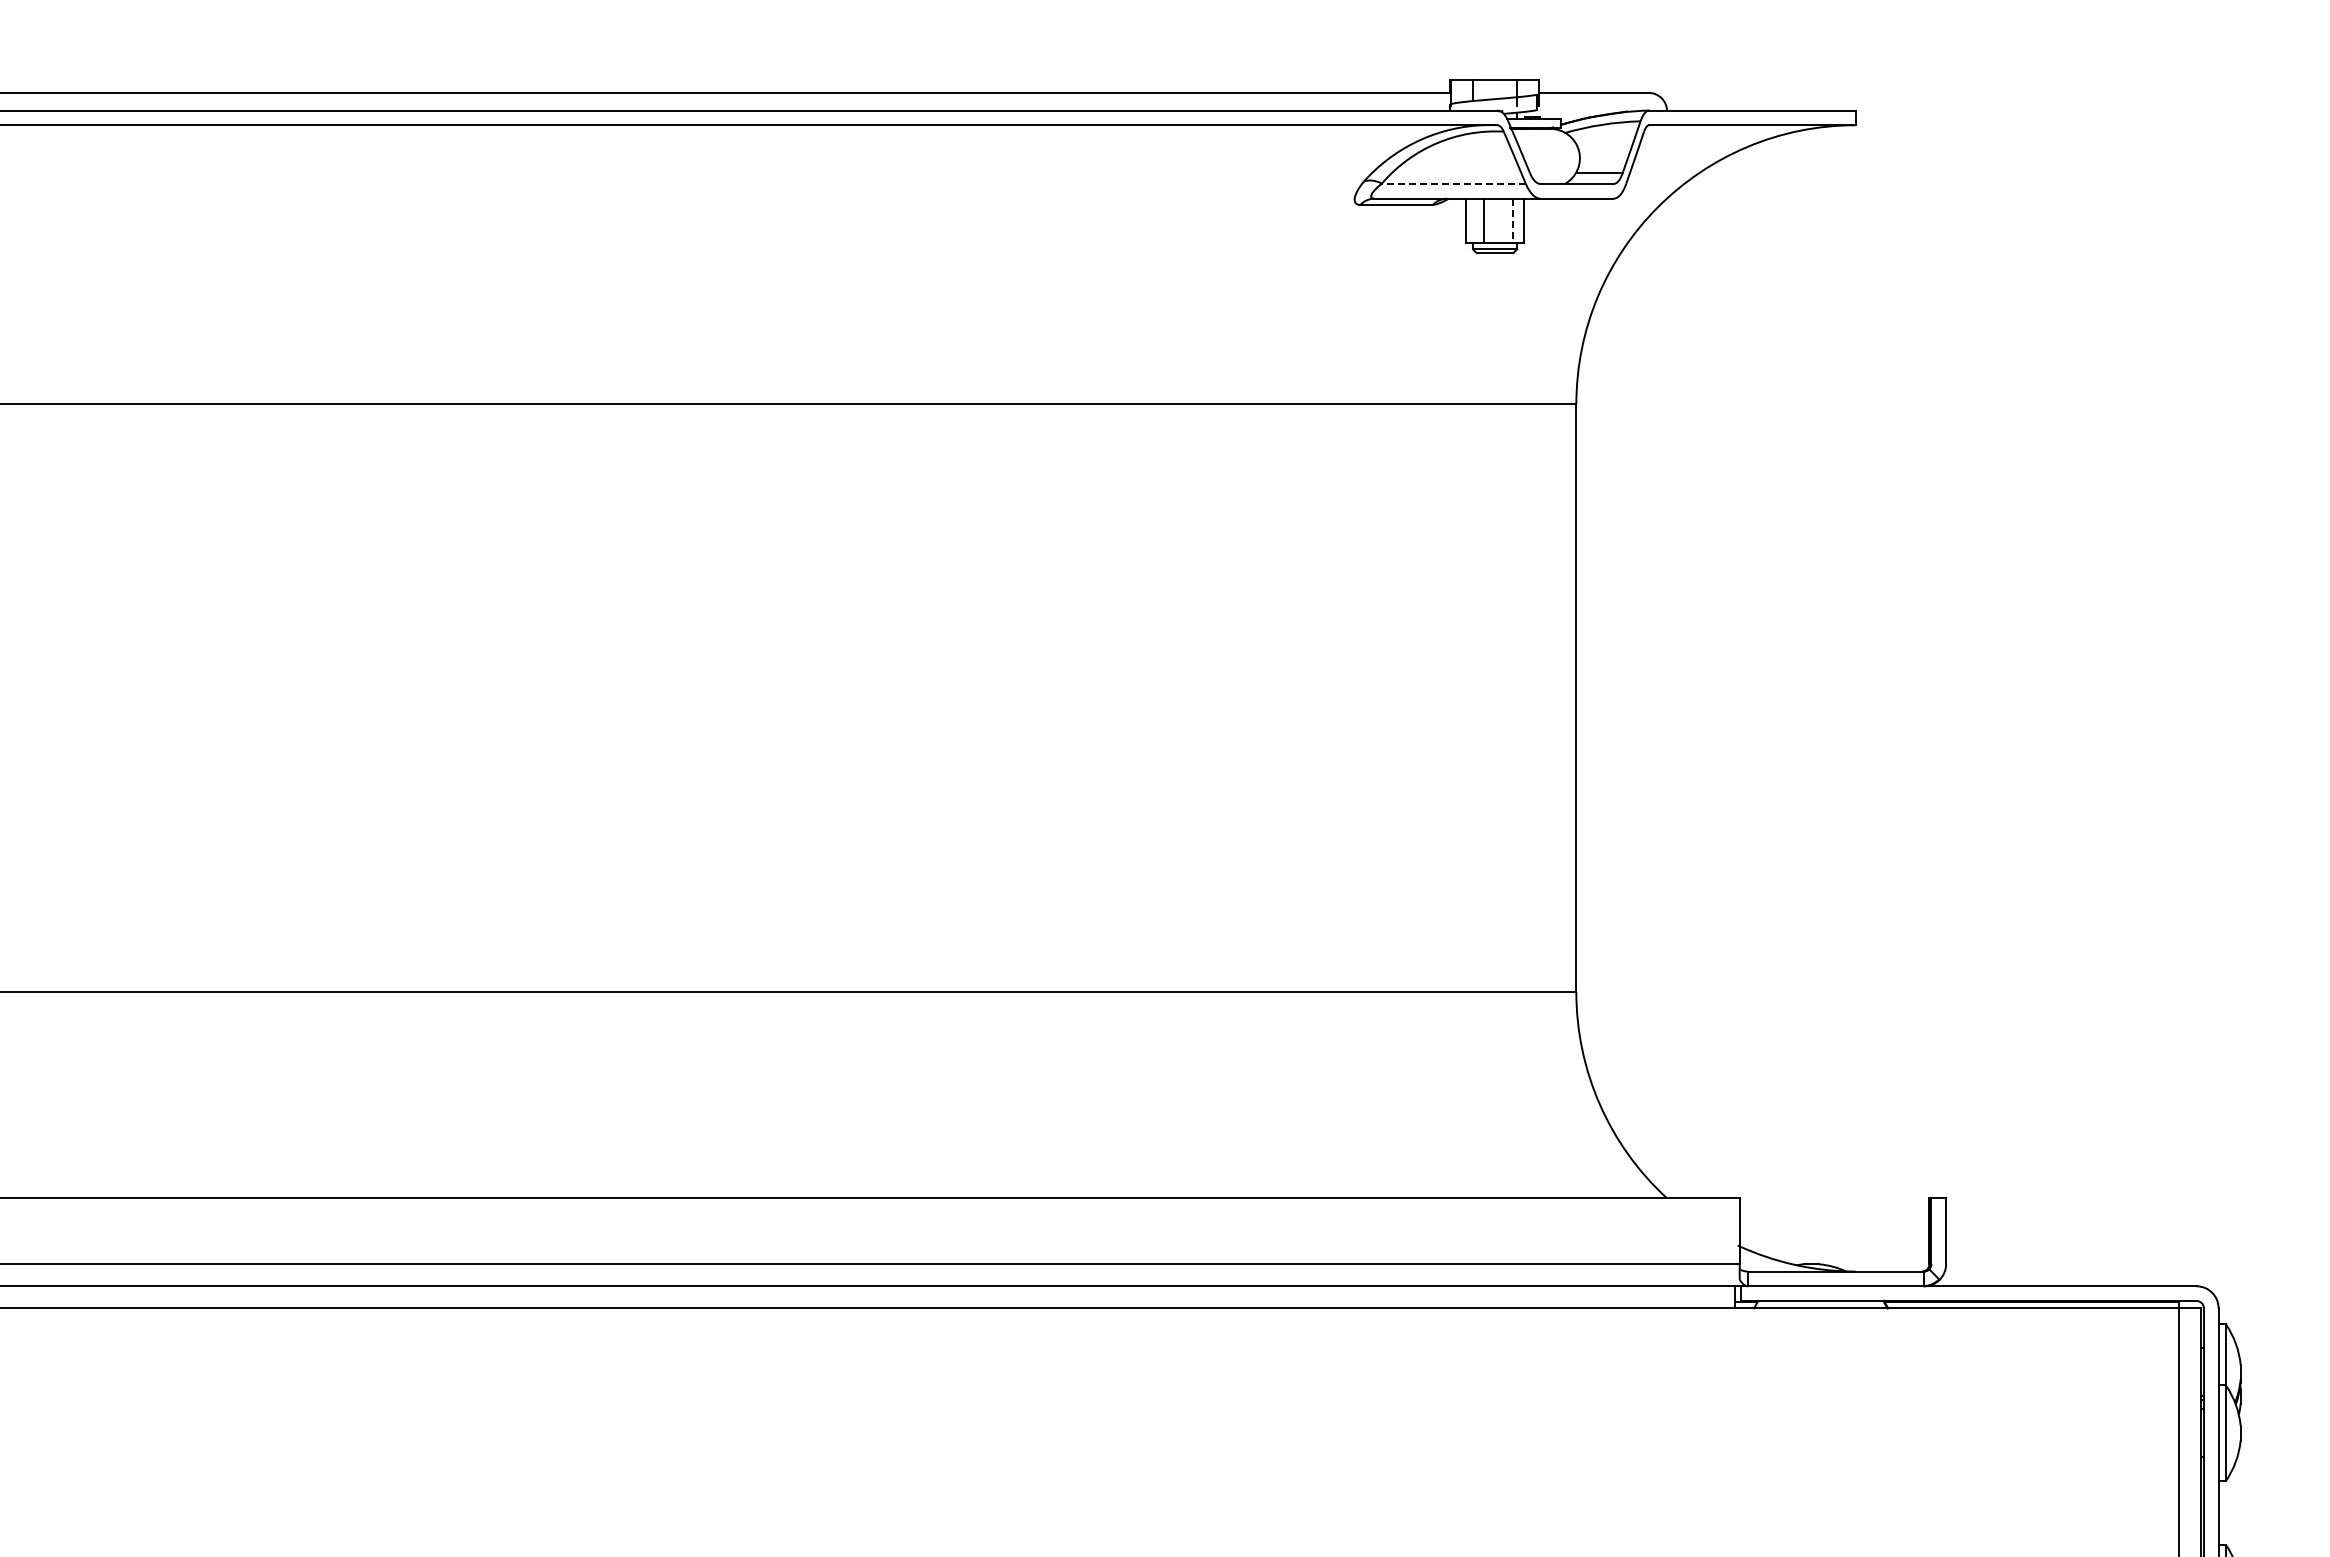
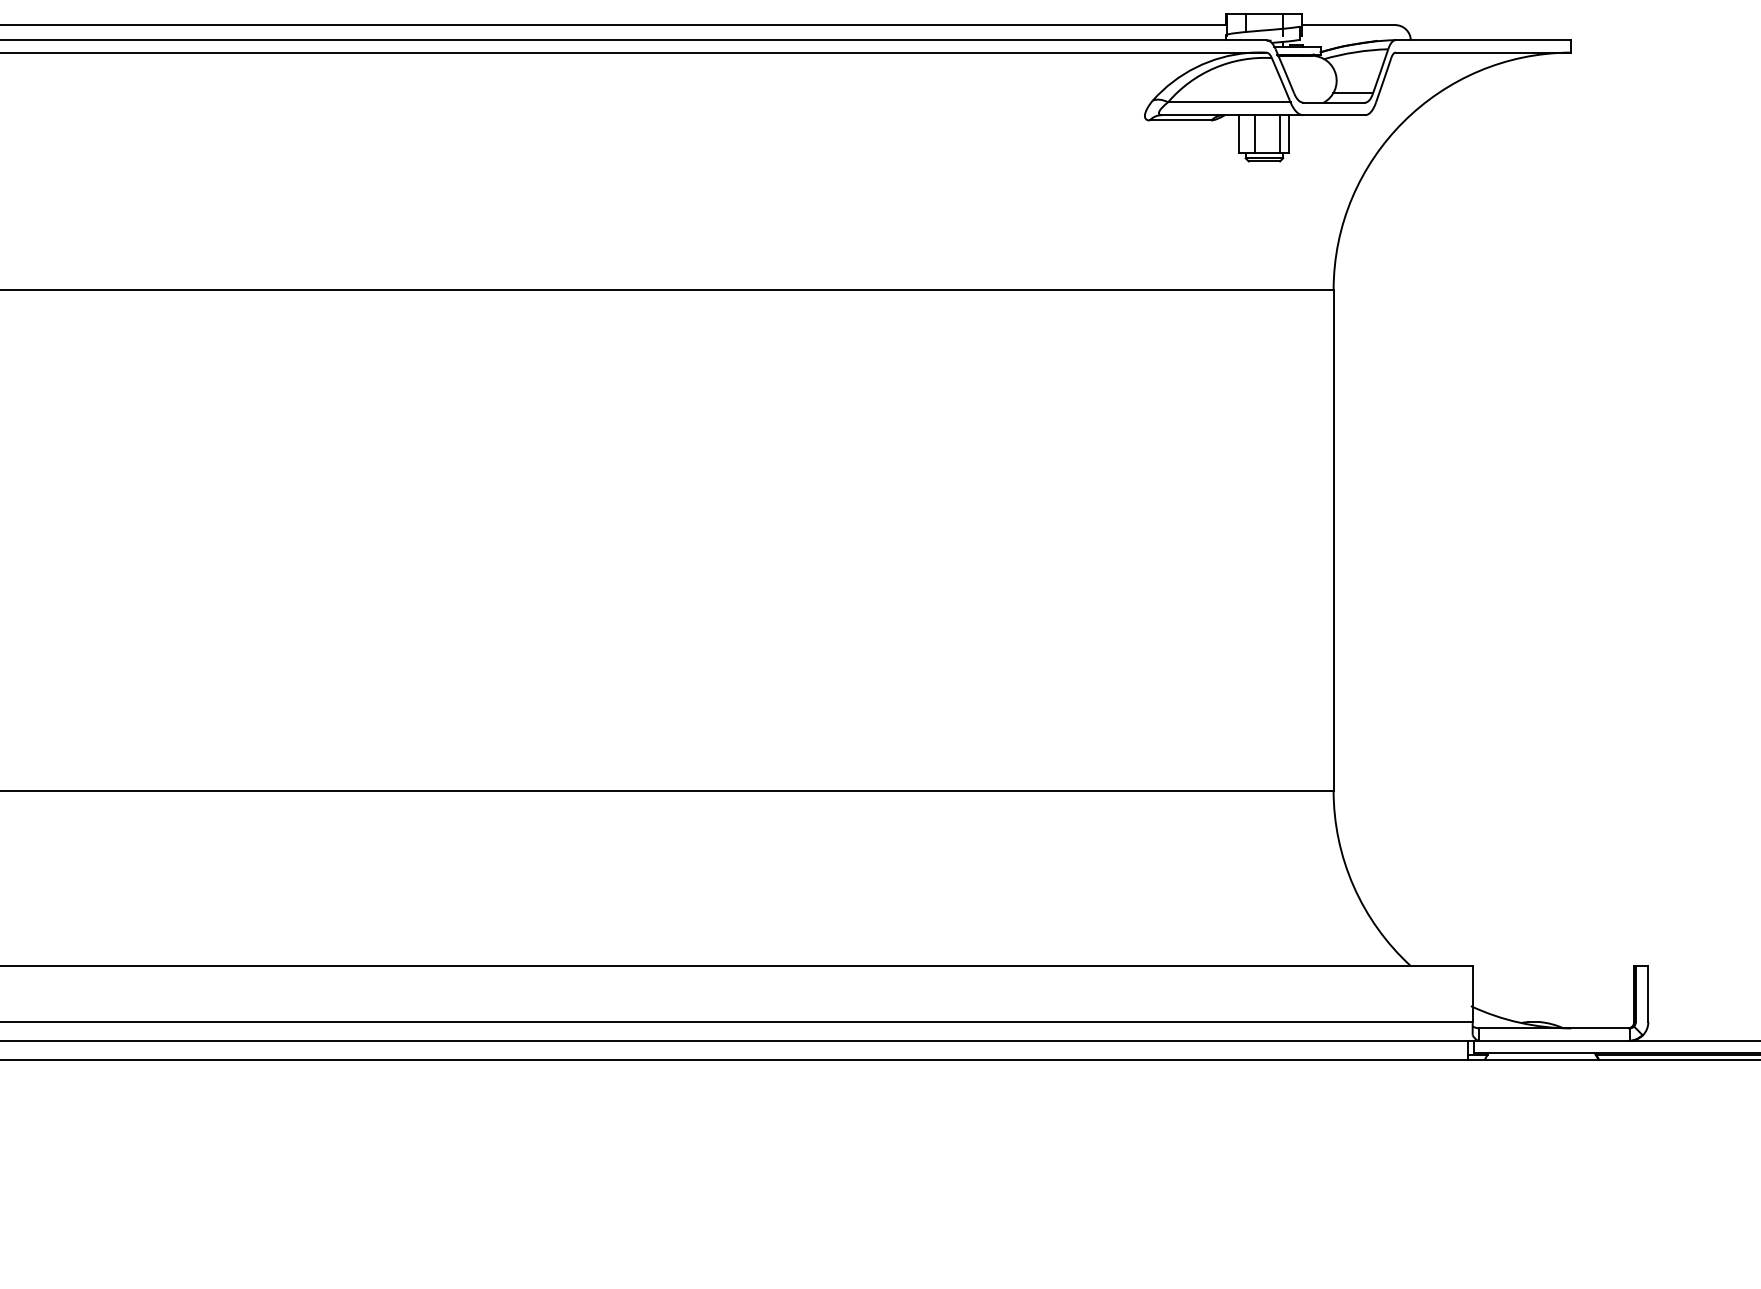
line: (1453, 183) -> (1229, 102), dashed -> solid
line: (1513, 221) -> (1280, 134), dashed -> solid

